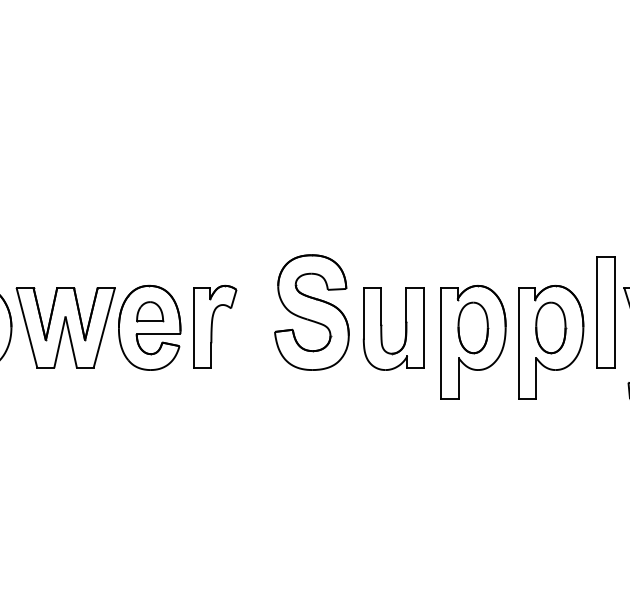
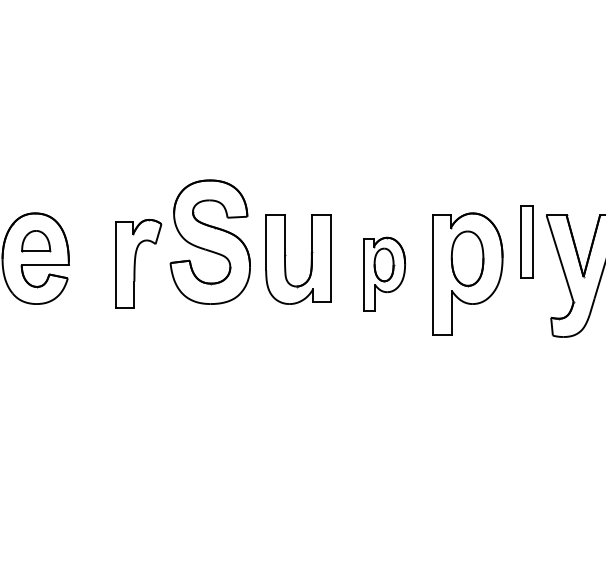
part: (605, 312) -> (526, 242), size x0.6
part: (215, 326) -> (138, 263), moved
part: (473, 342) -> (384, 274), size x0.6

